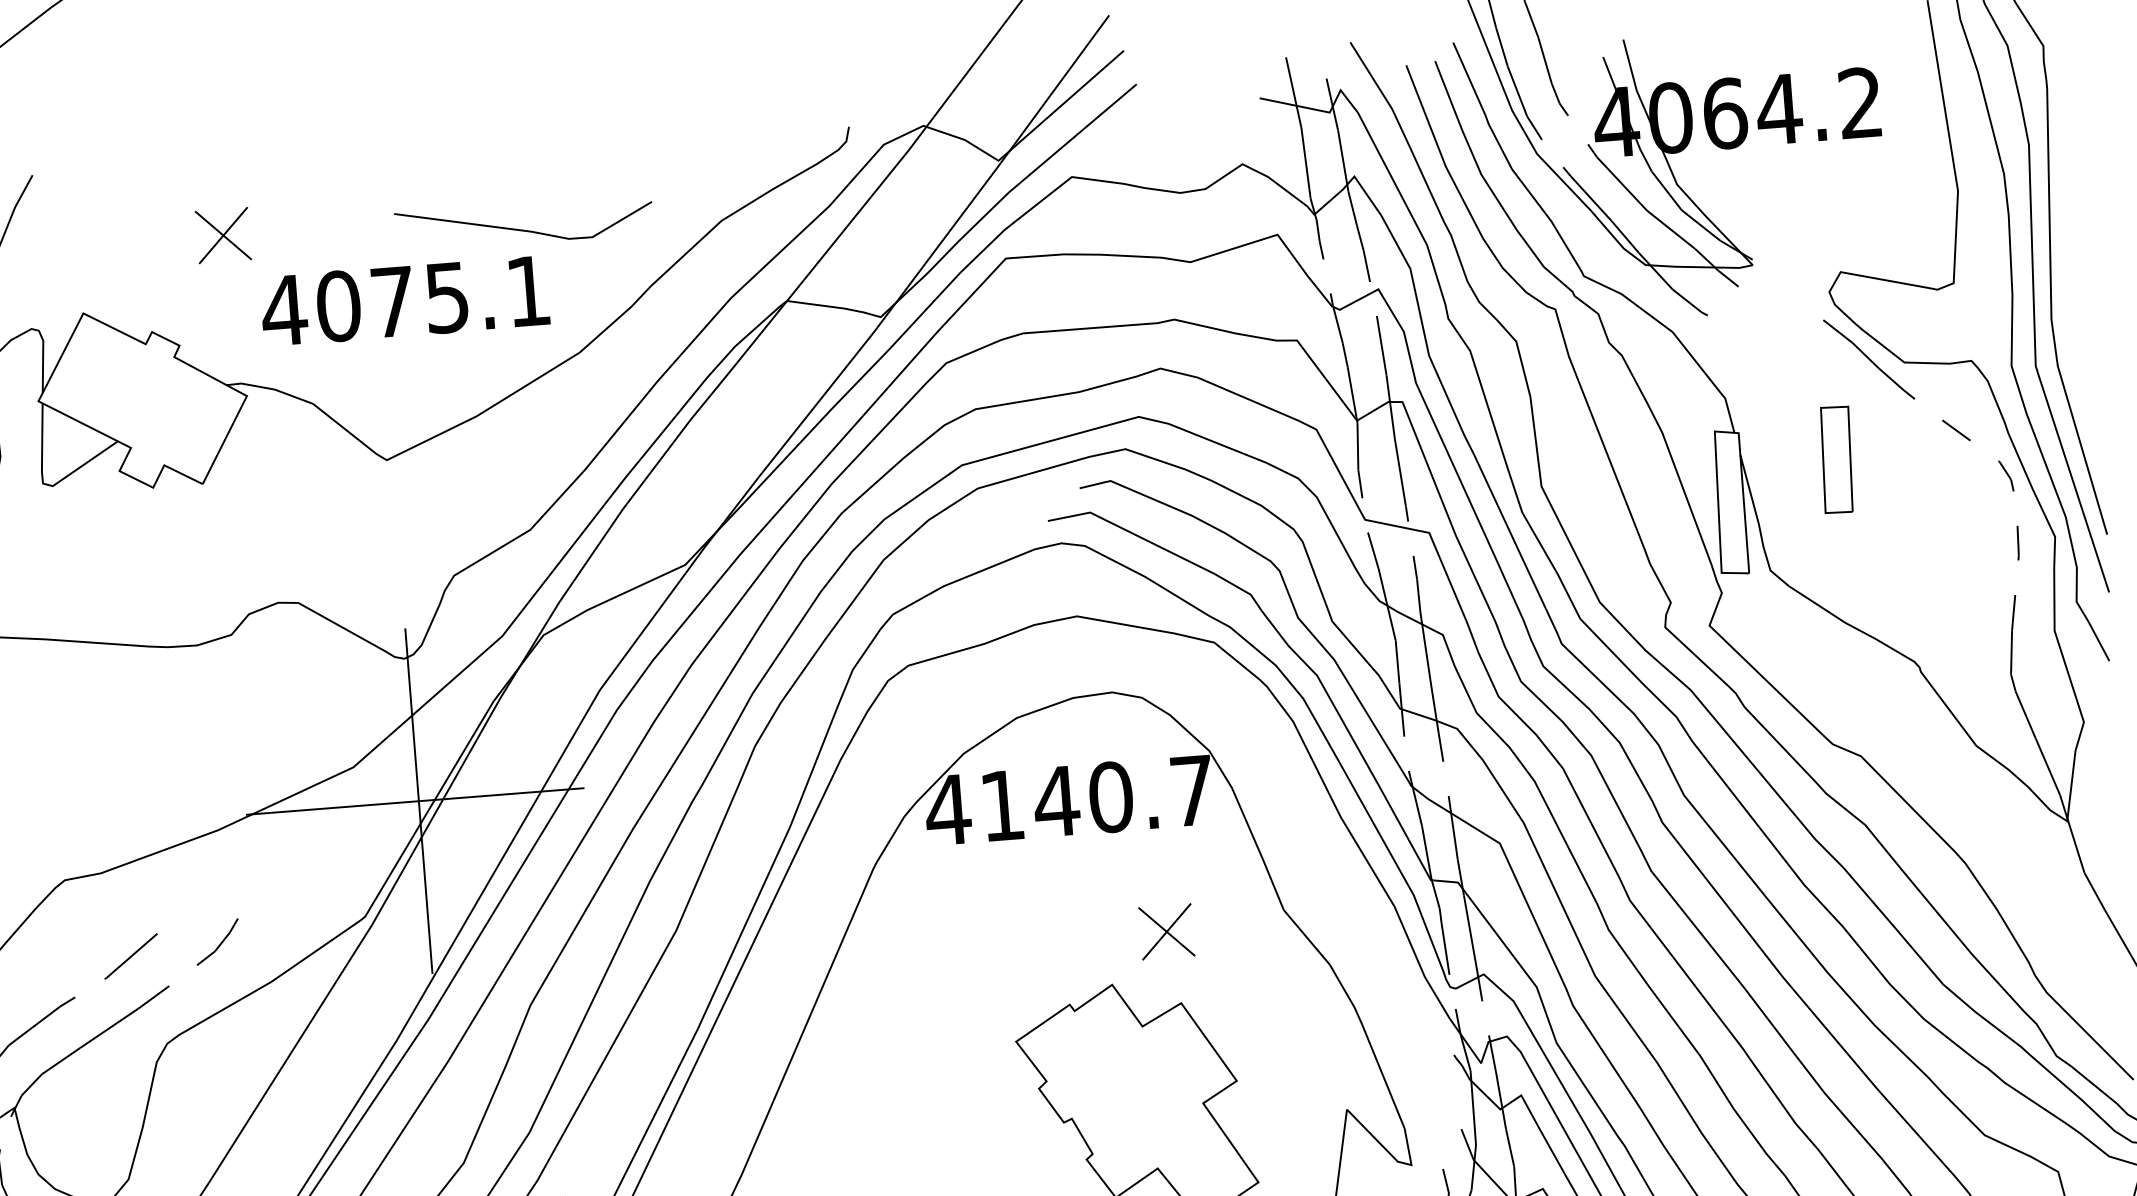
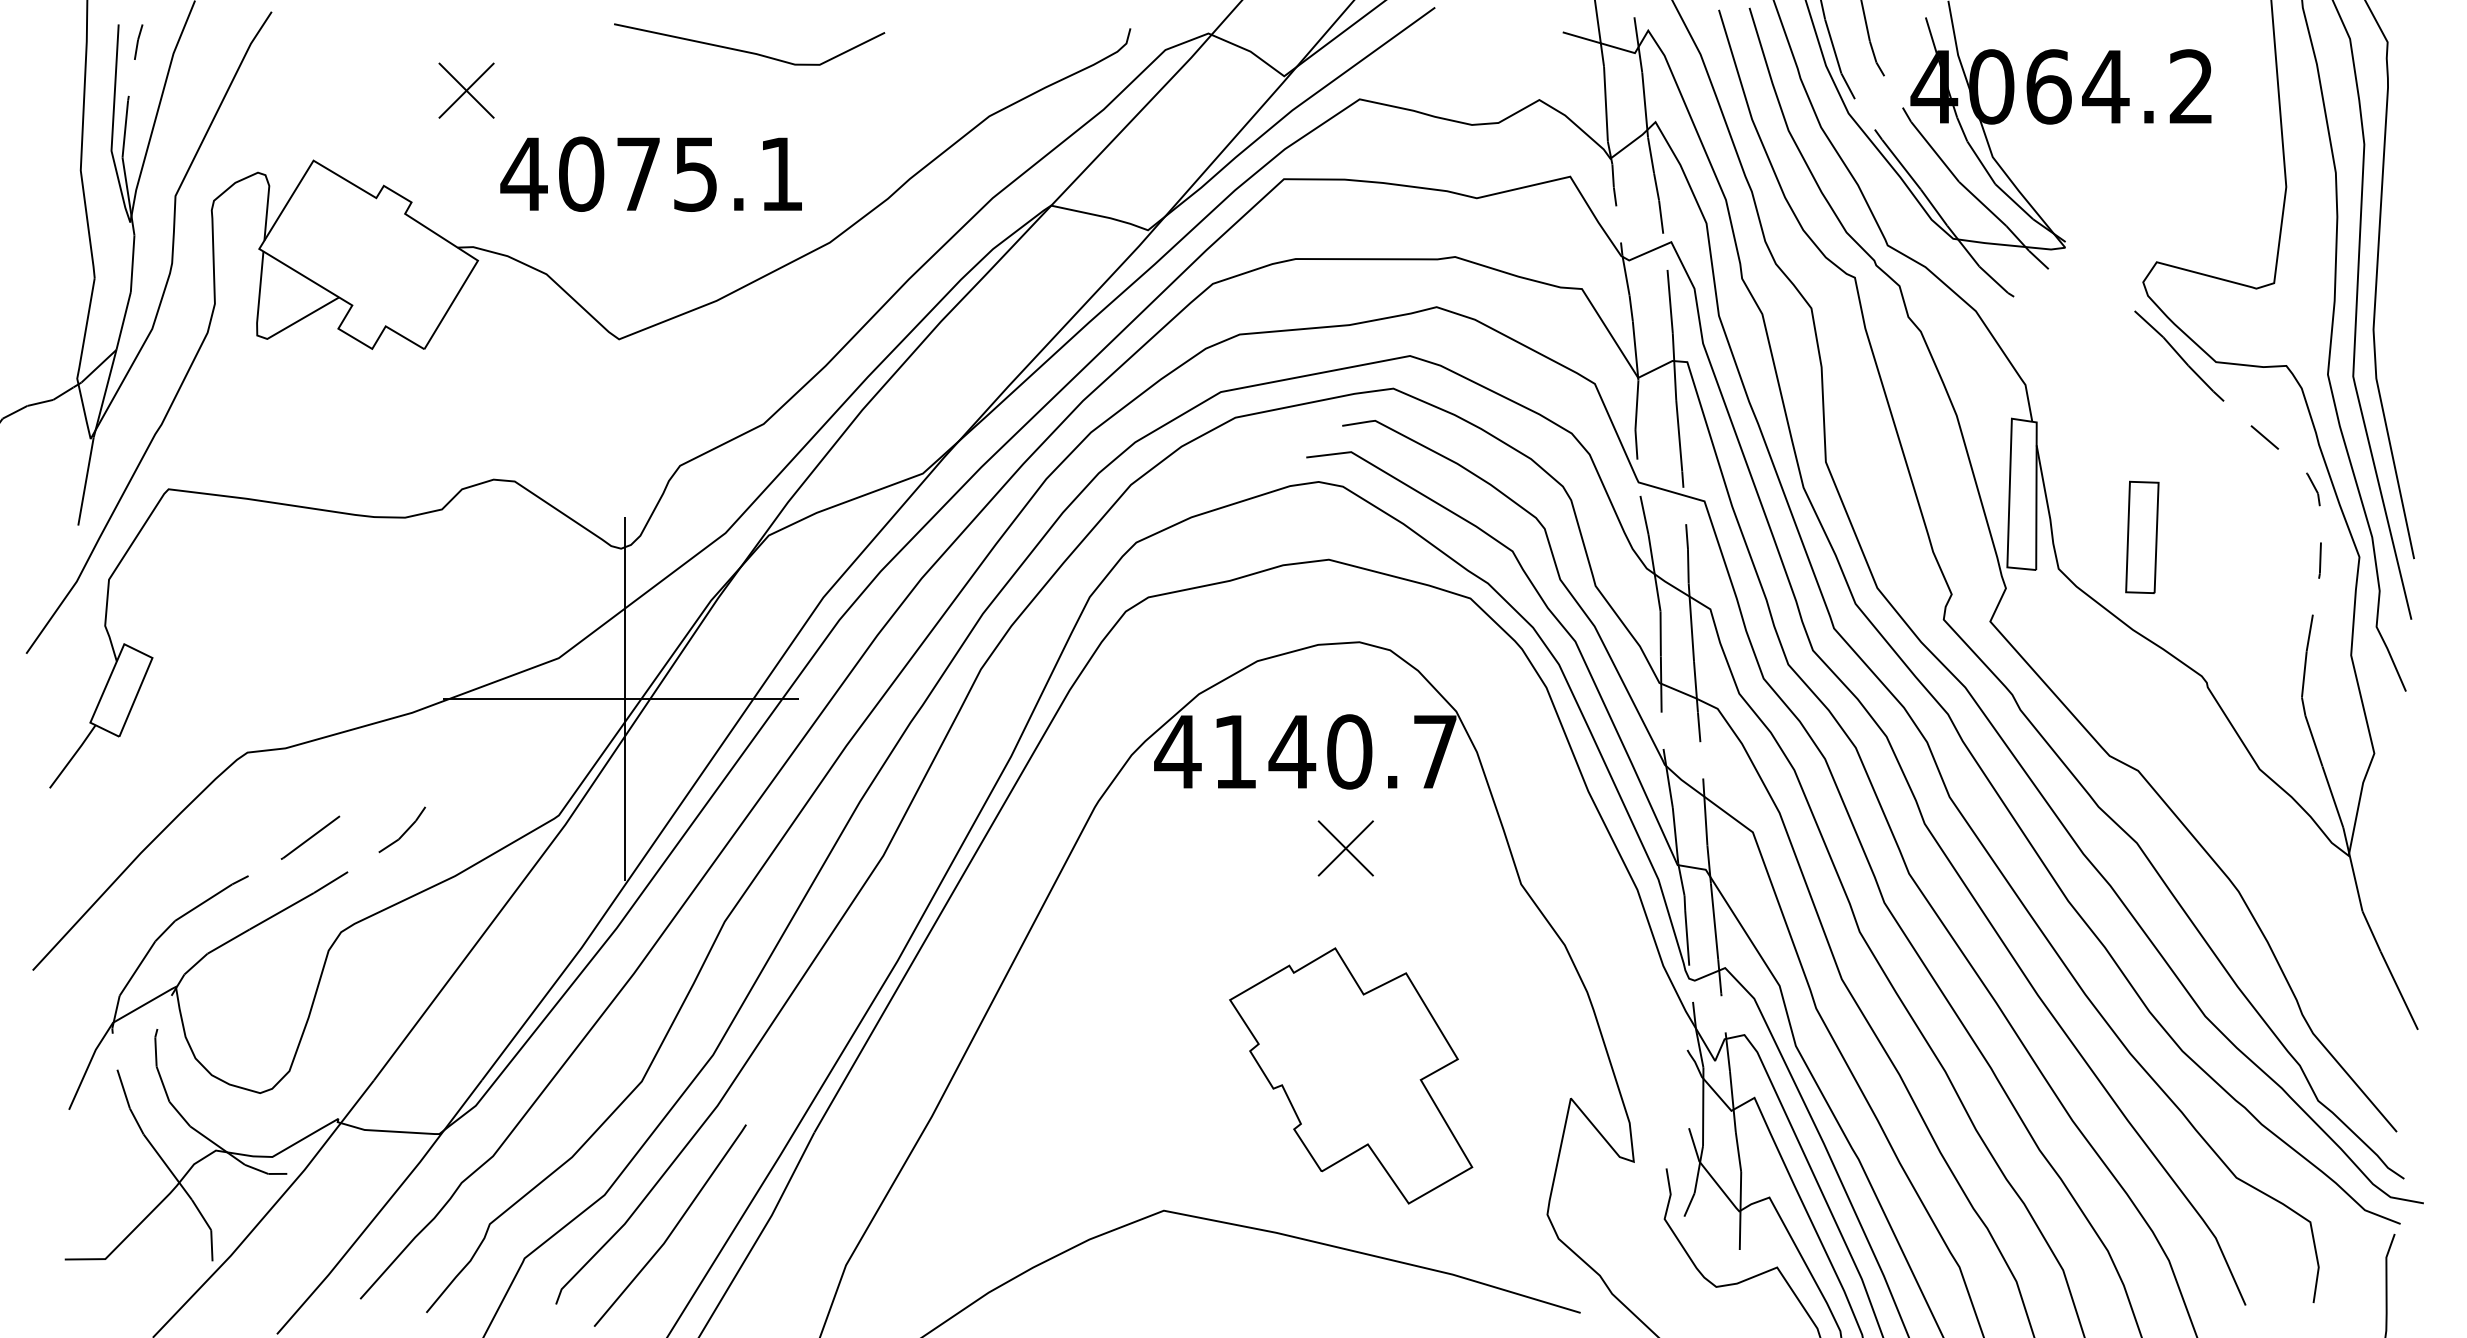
line: (524, 229) -> (749, 51), moved
part: (1836, 458) -> (2142, 536), moved
part: (1166, 931) -> (1345, 848), moved

